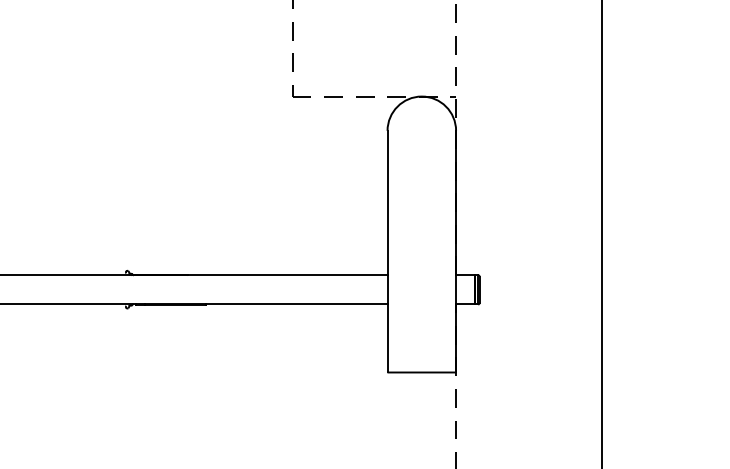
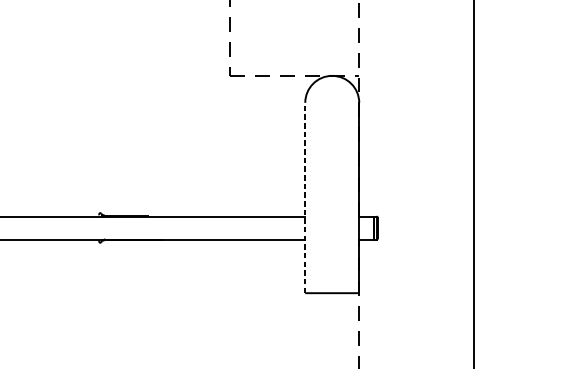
line: (387, 251) -> (305, 197), solid -> dashed

